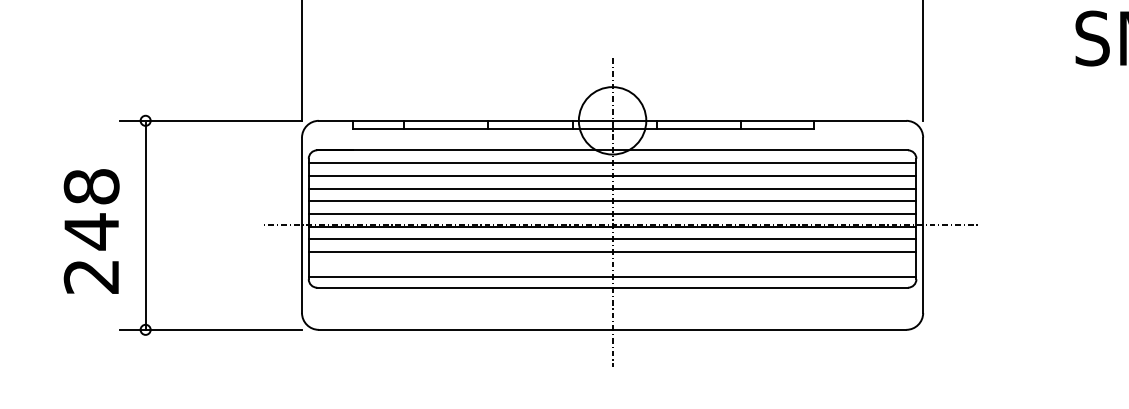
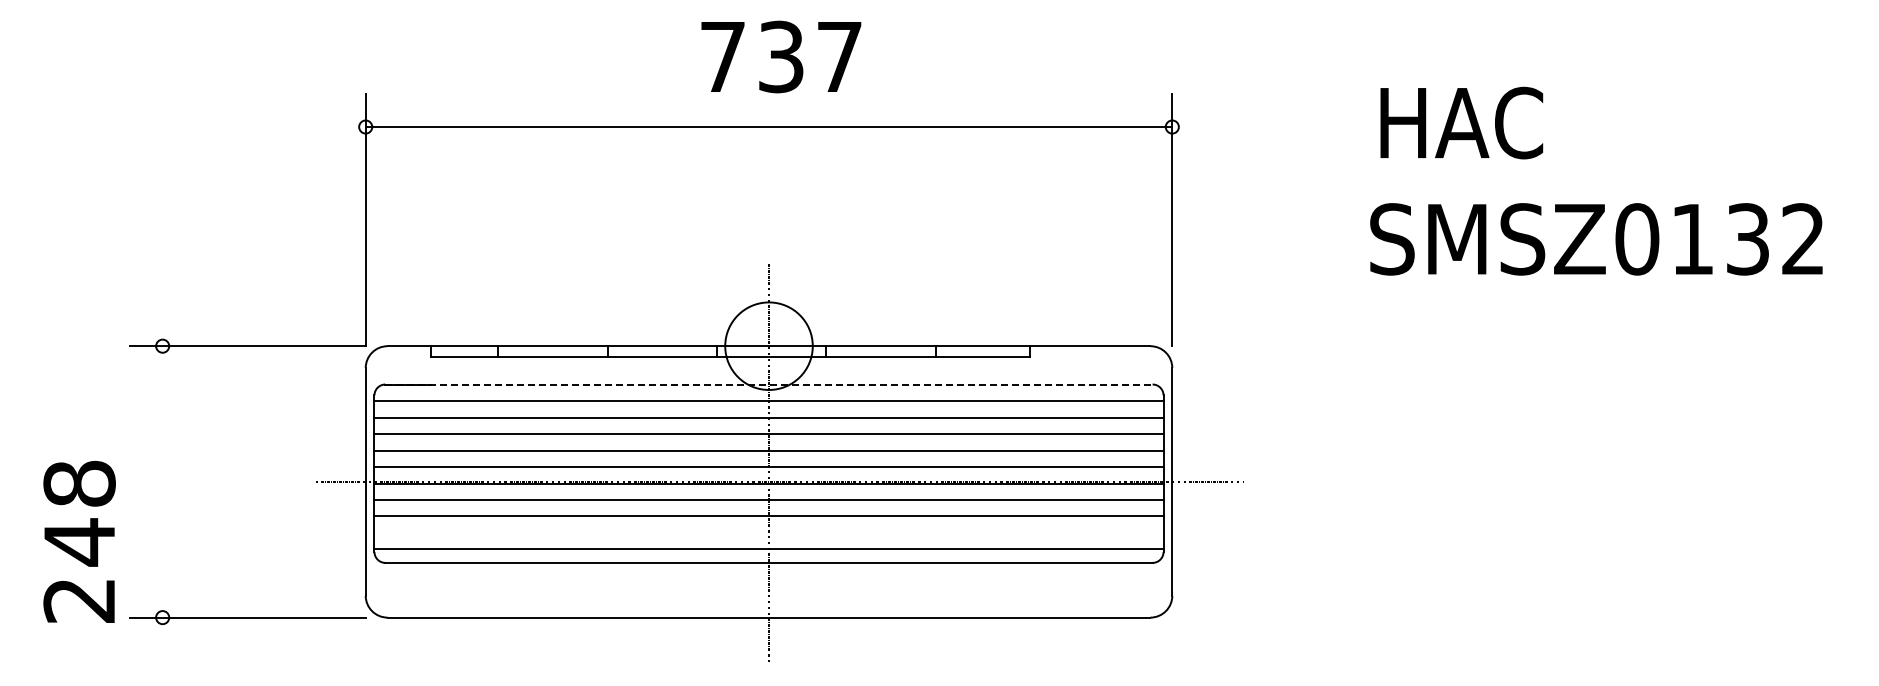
line: (612, 150) -> (769, 384), solid -> dashed
line: (145, 225) -> (162, 482), removed
text: (91, 231) -> (79, 541), moved

